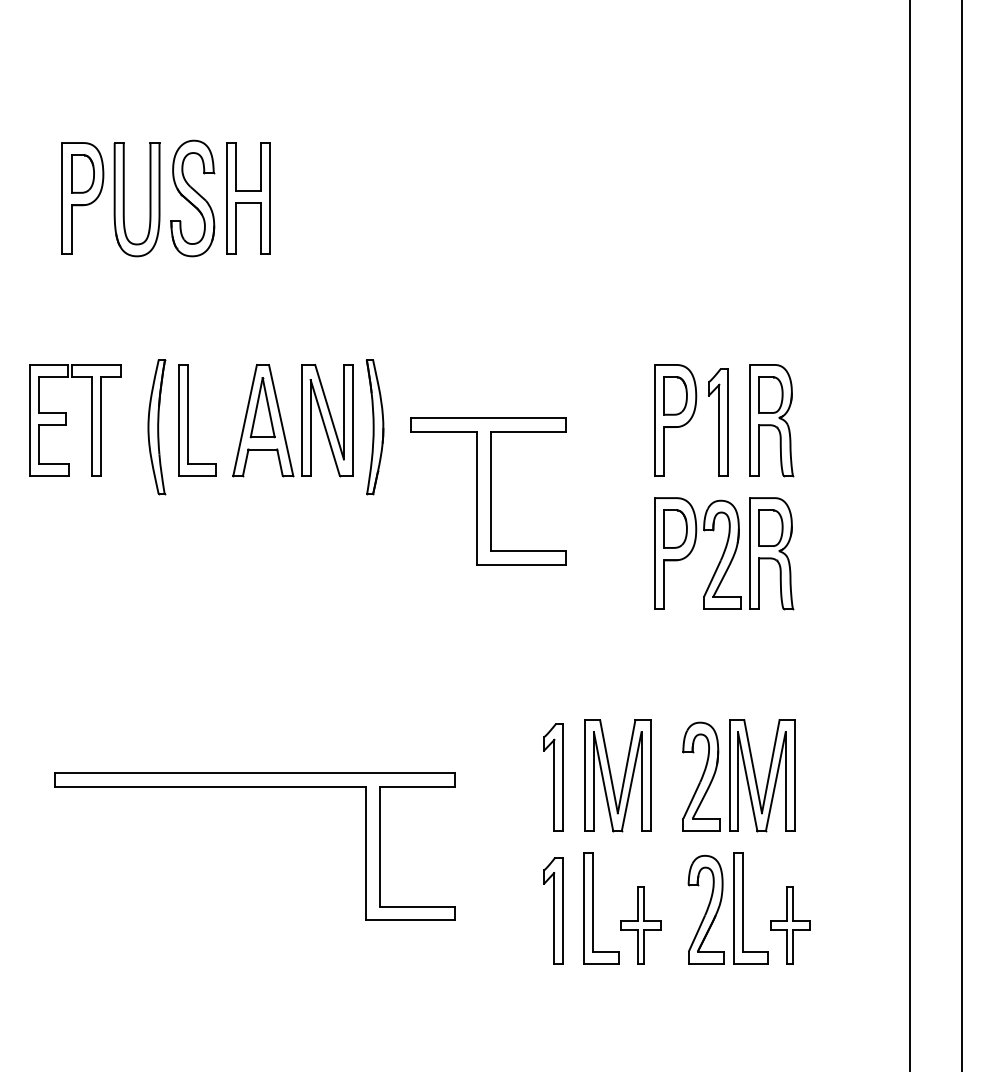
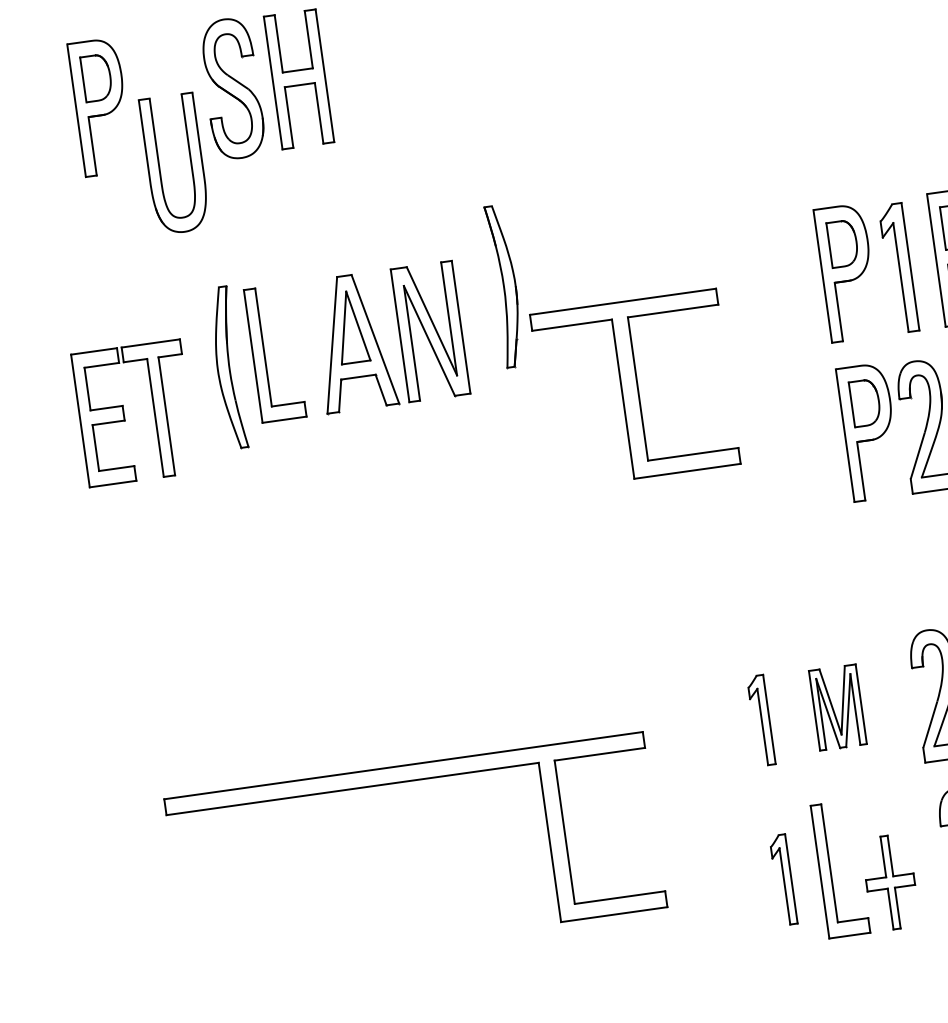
part: (124, 199) -> (160, 166), moved
part: (66, 420) -> (124, 414), moved
part: (374, 427) -> (505, 287), moved
part: (617, 775) -> (837, 707), size x0.6
part: (553, 777) -> (761, 720), size x0.7
part: (553, 910) -> (783, 879), size x0.7

